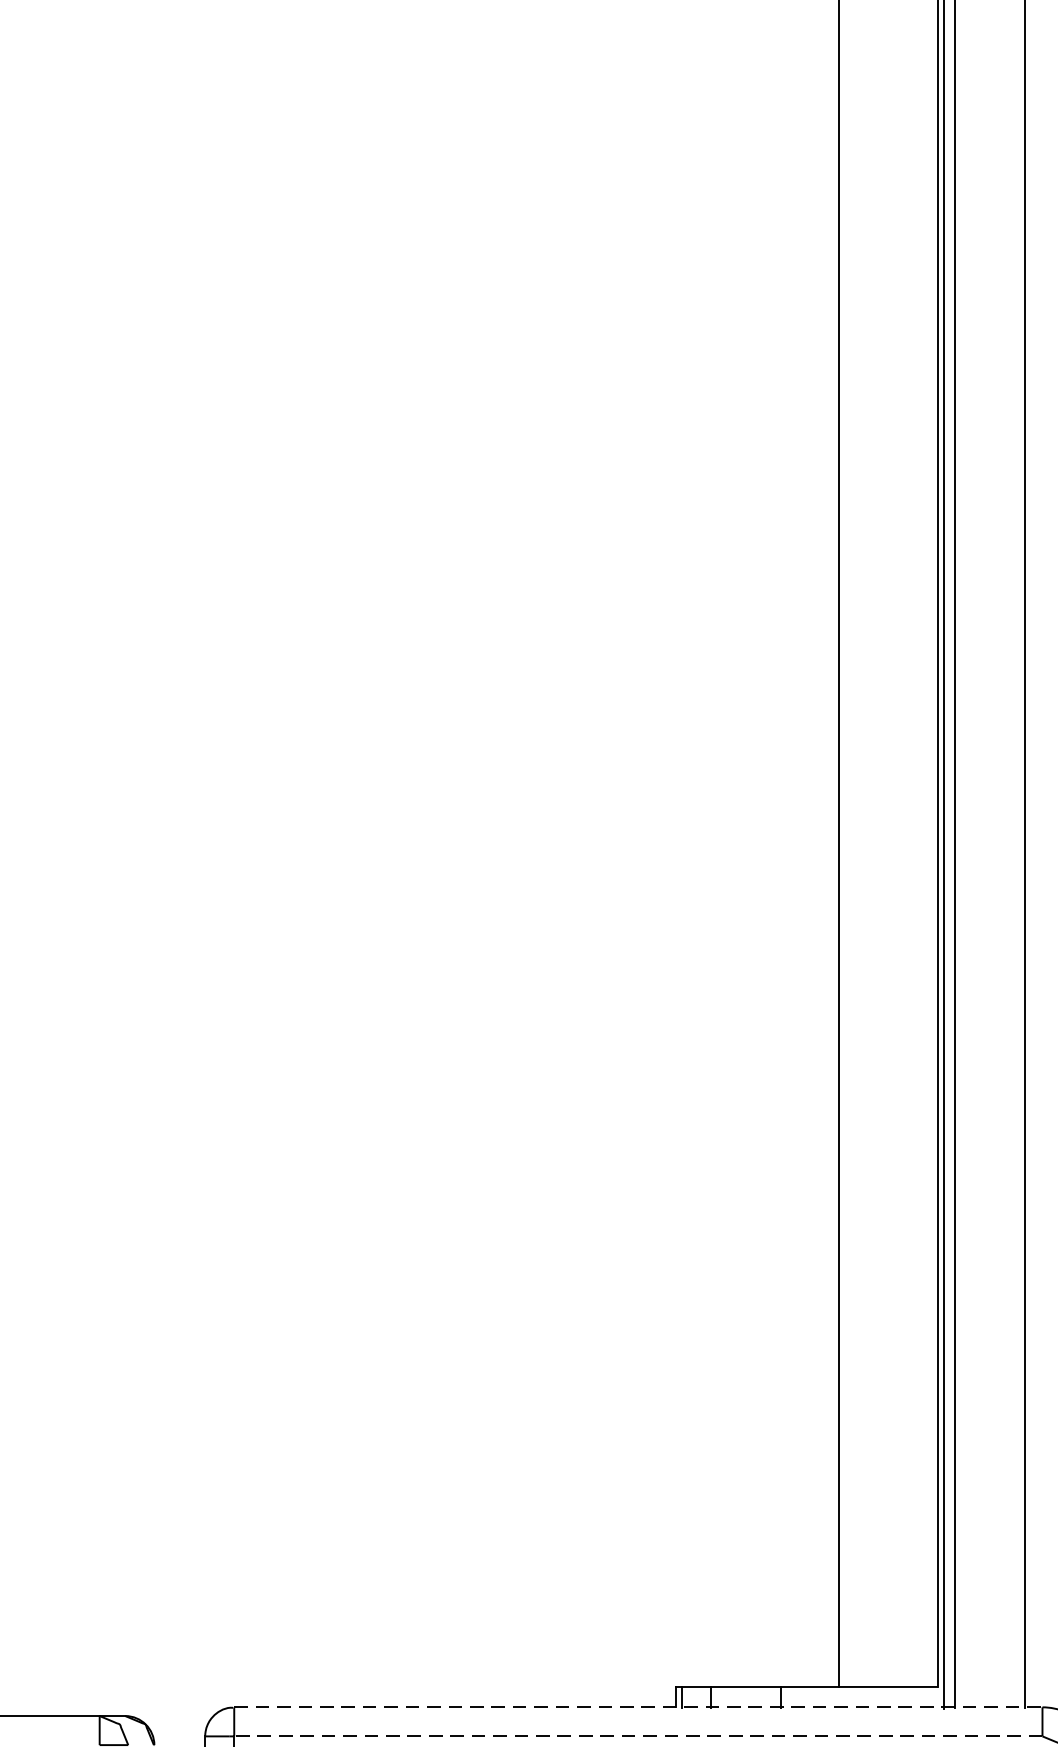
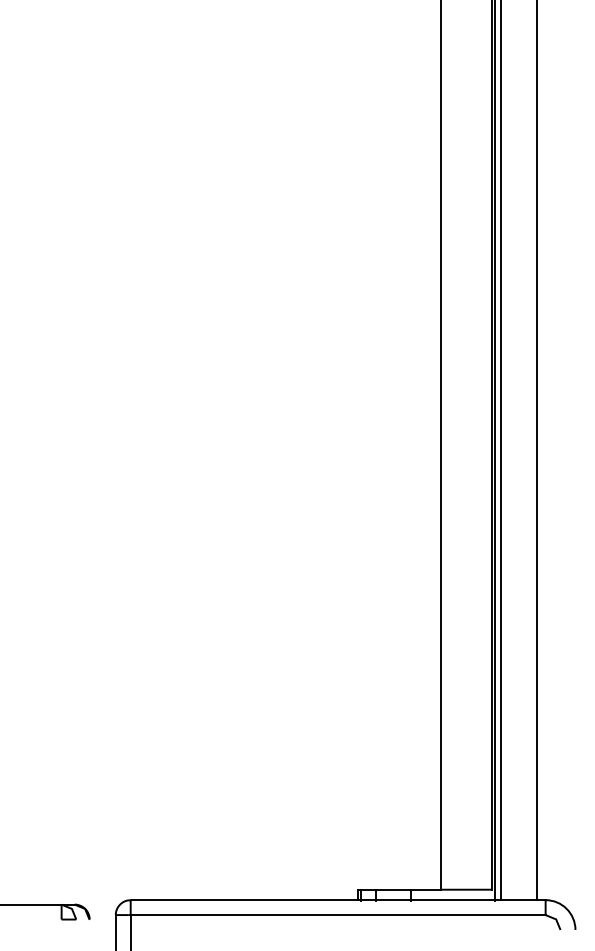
line: (639, 1707) -> (338, 900), dashed -> solid
line: (637, 1737) -> (337, 915), dashed -> solid

